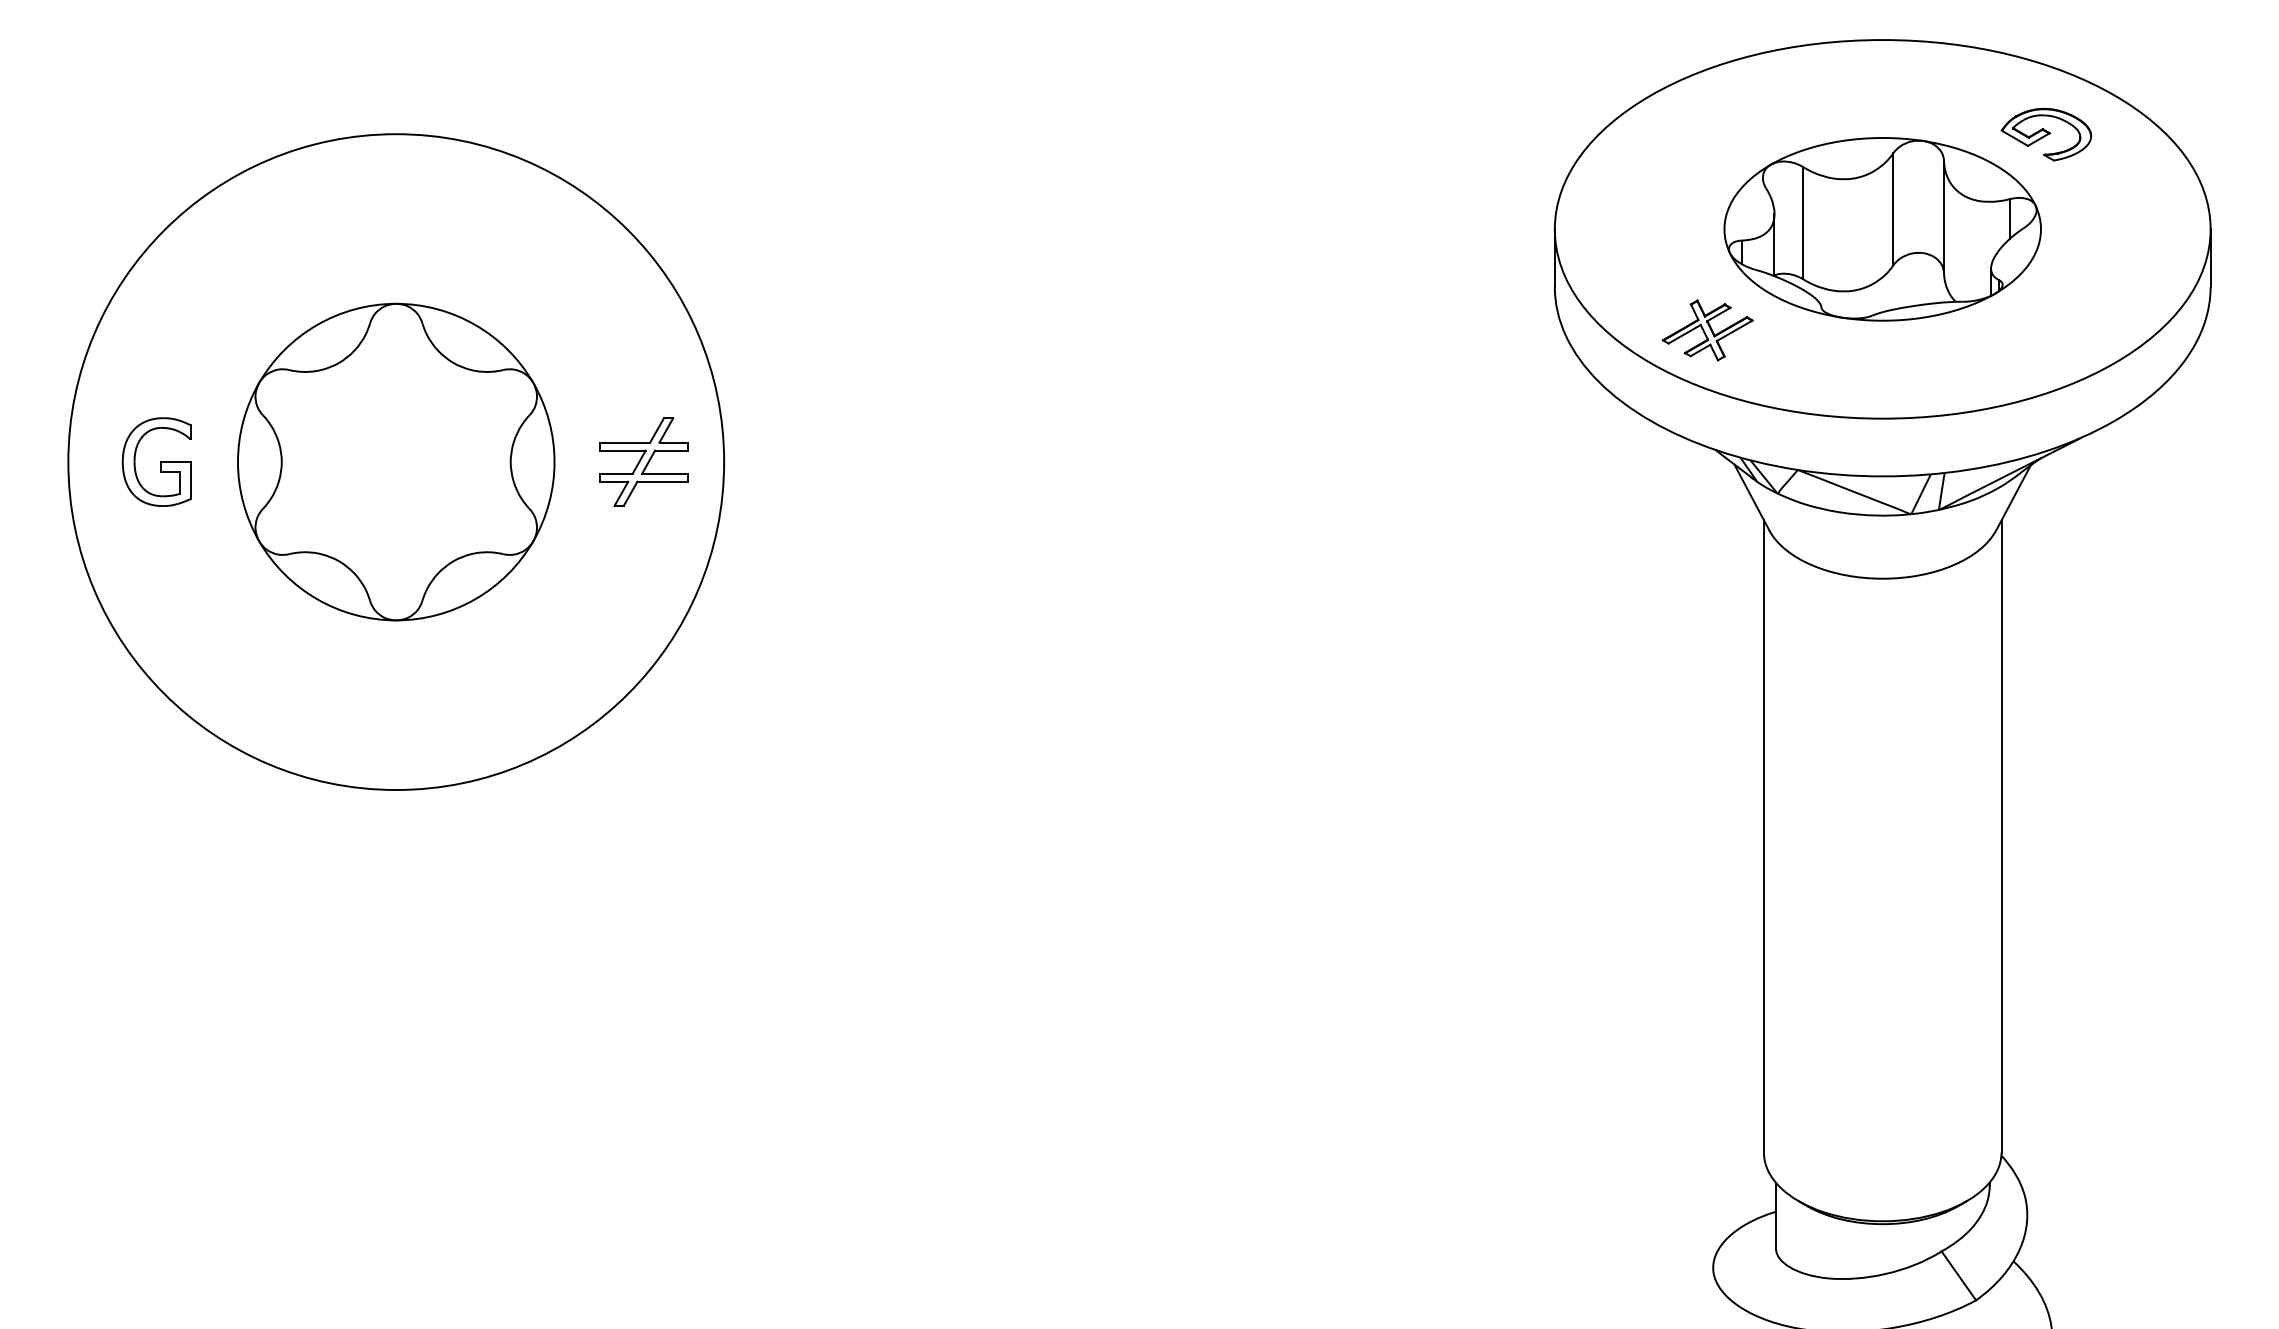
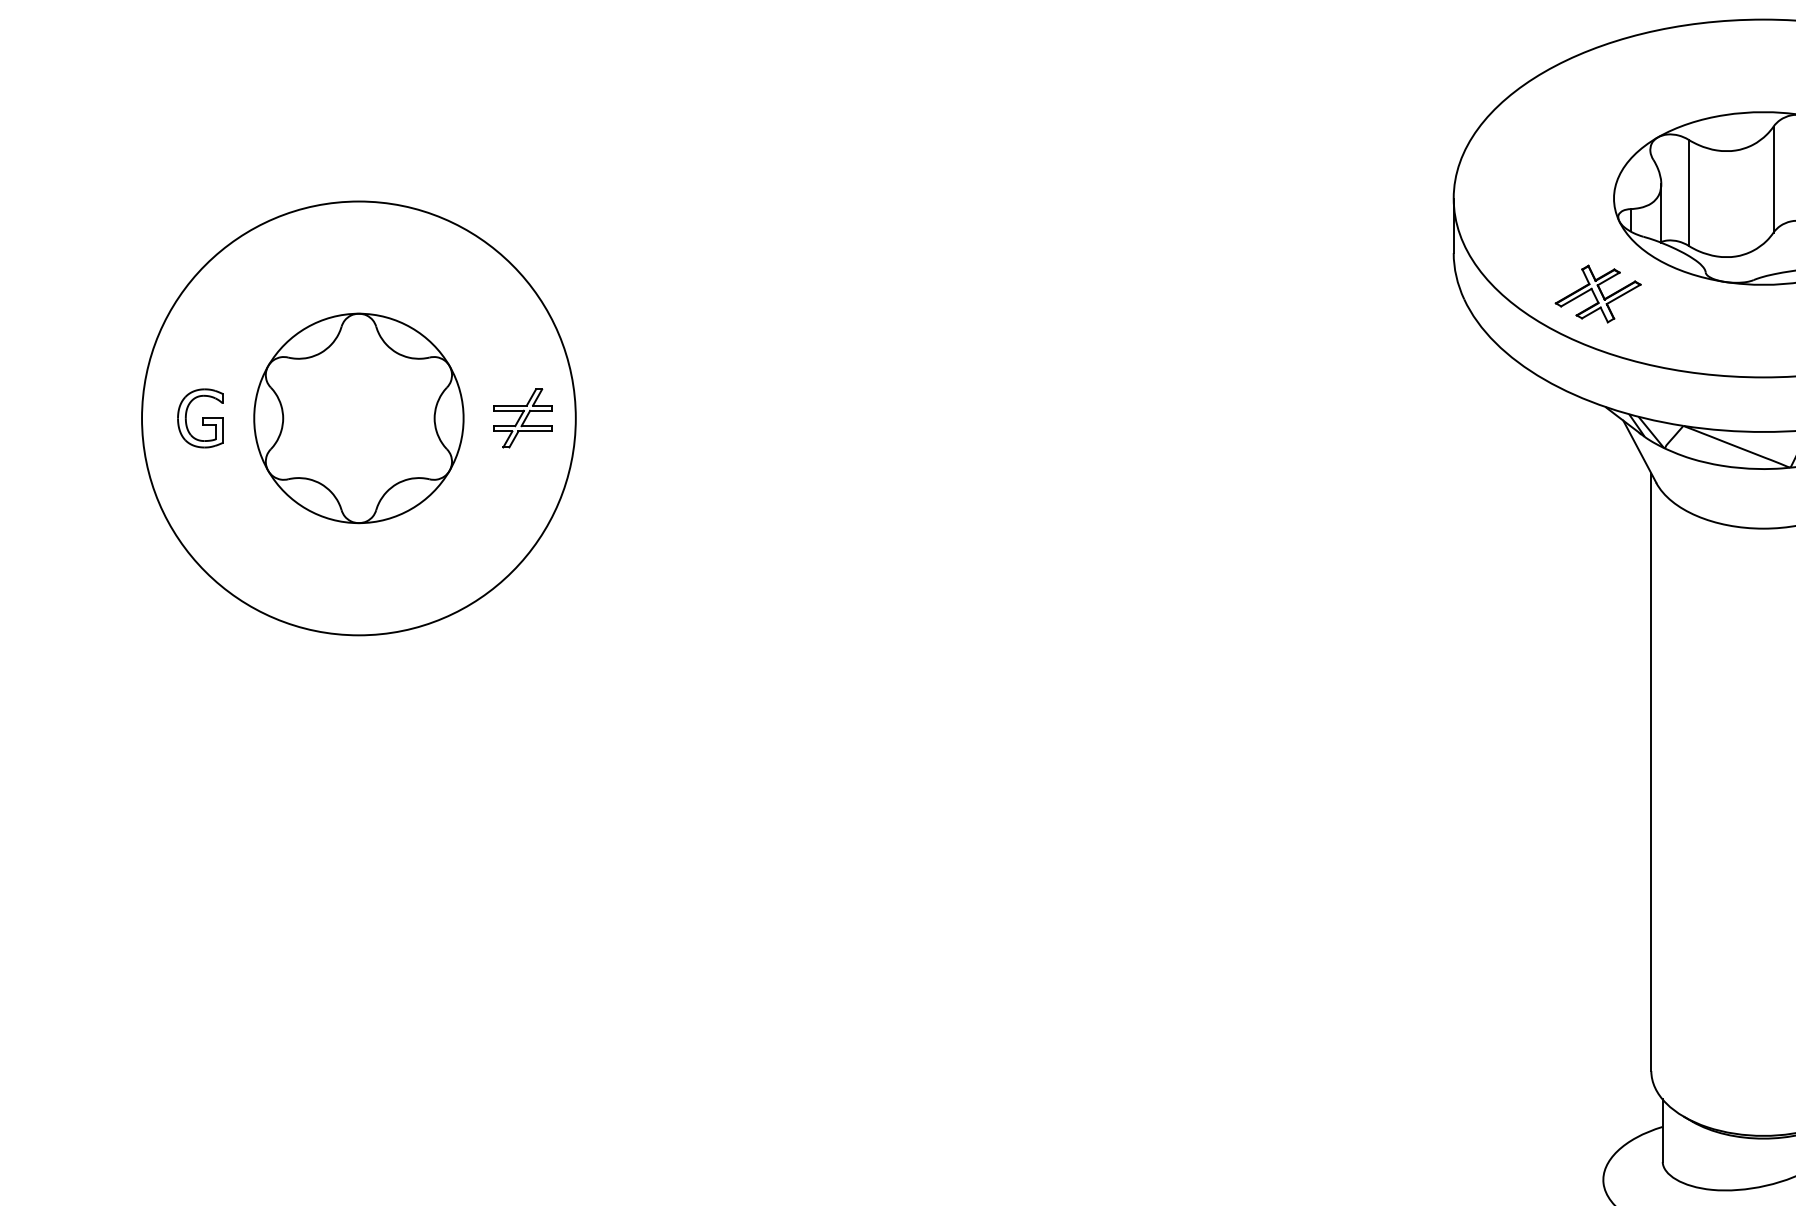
part: (396, 461) -> (359, 417), size x0.7

